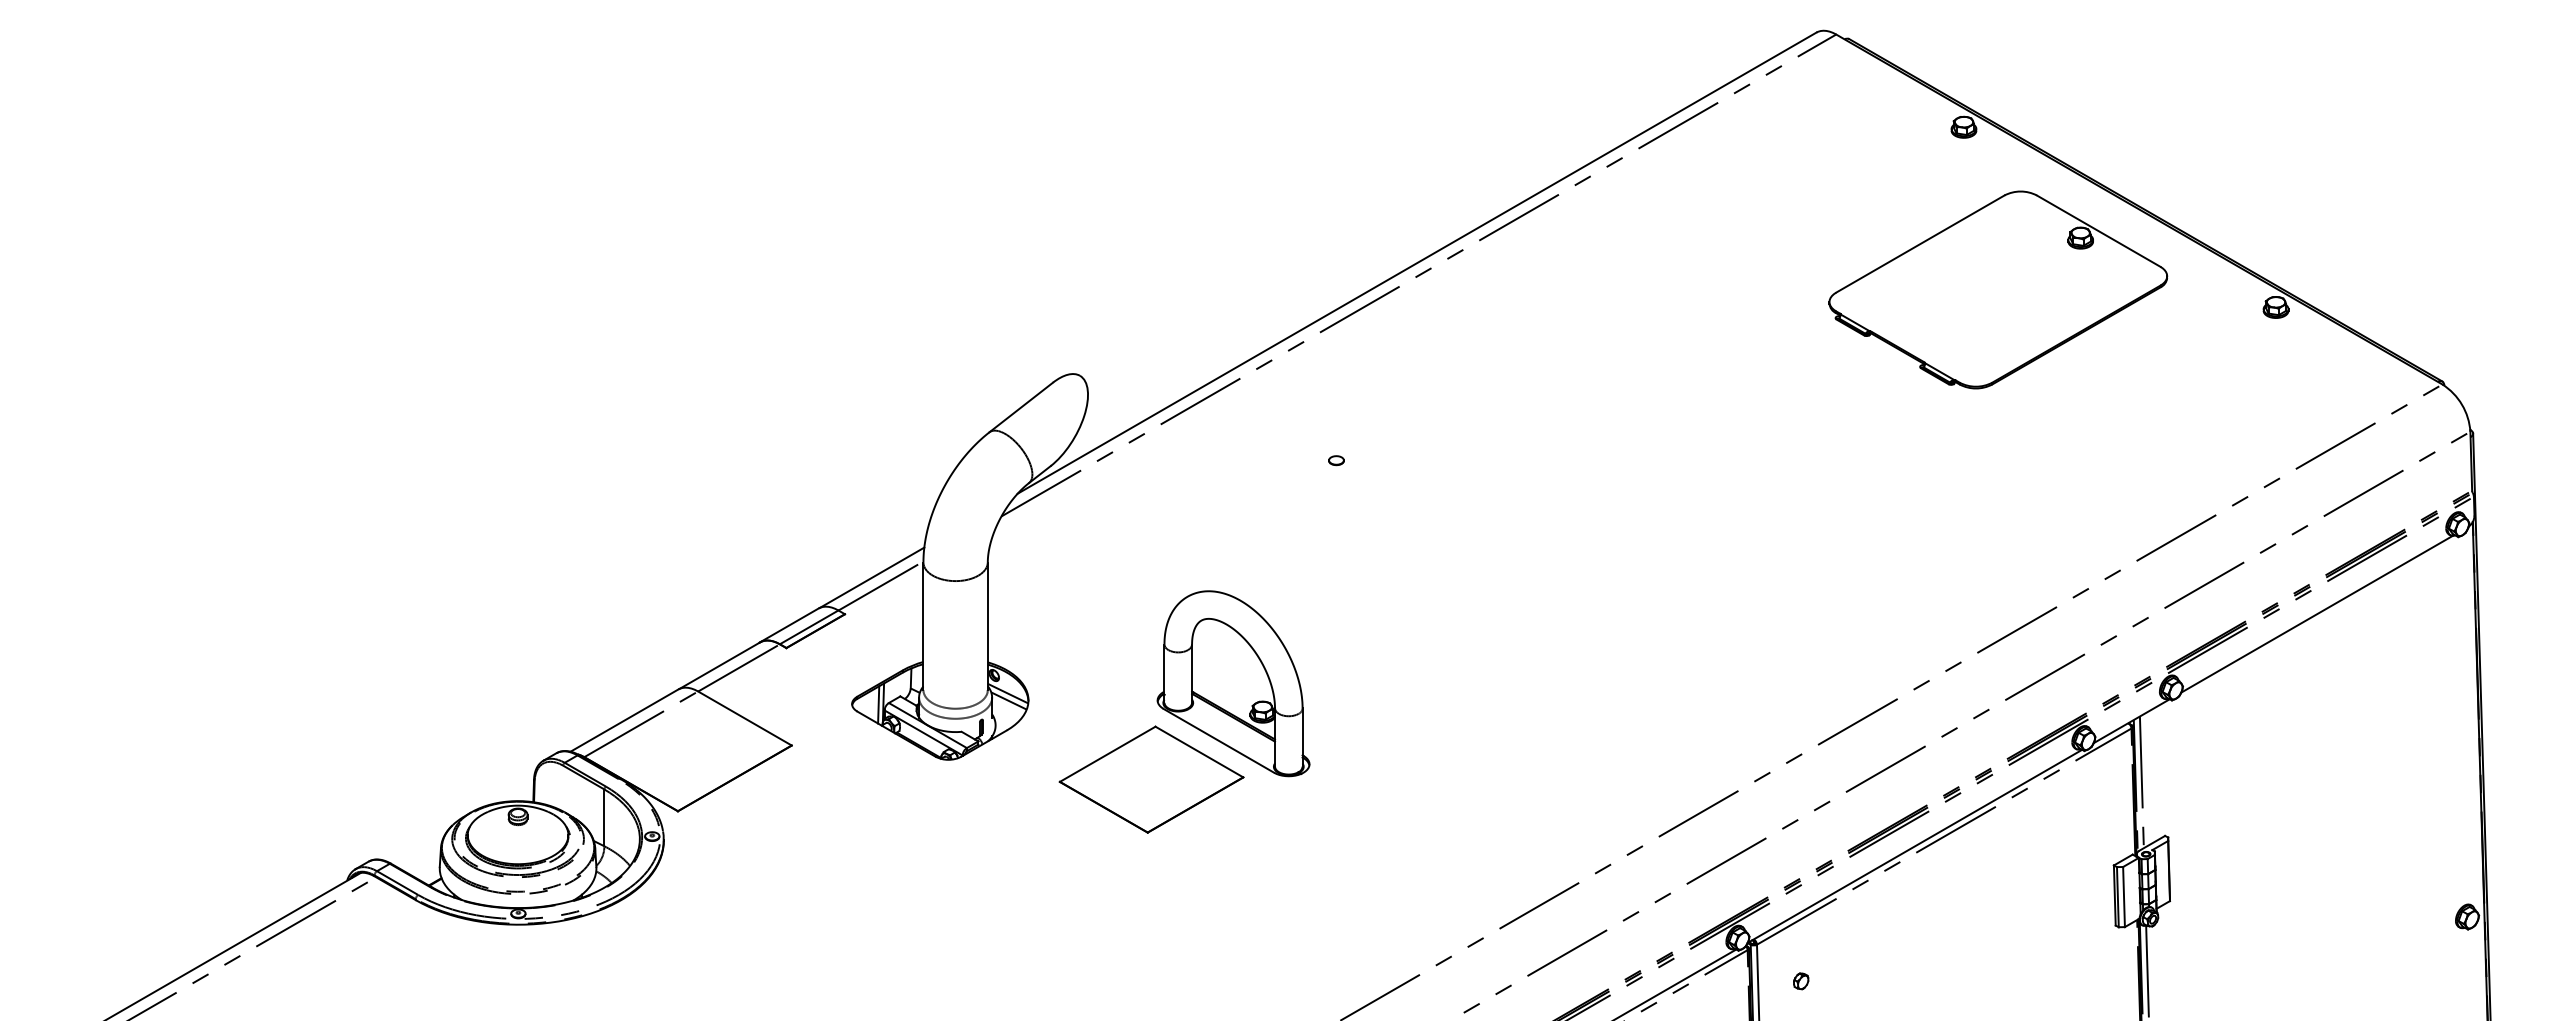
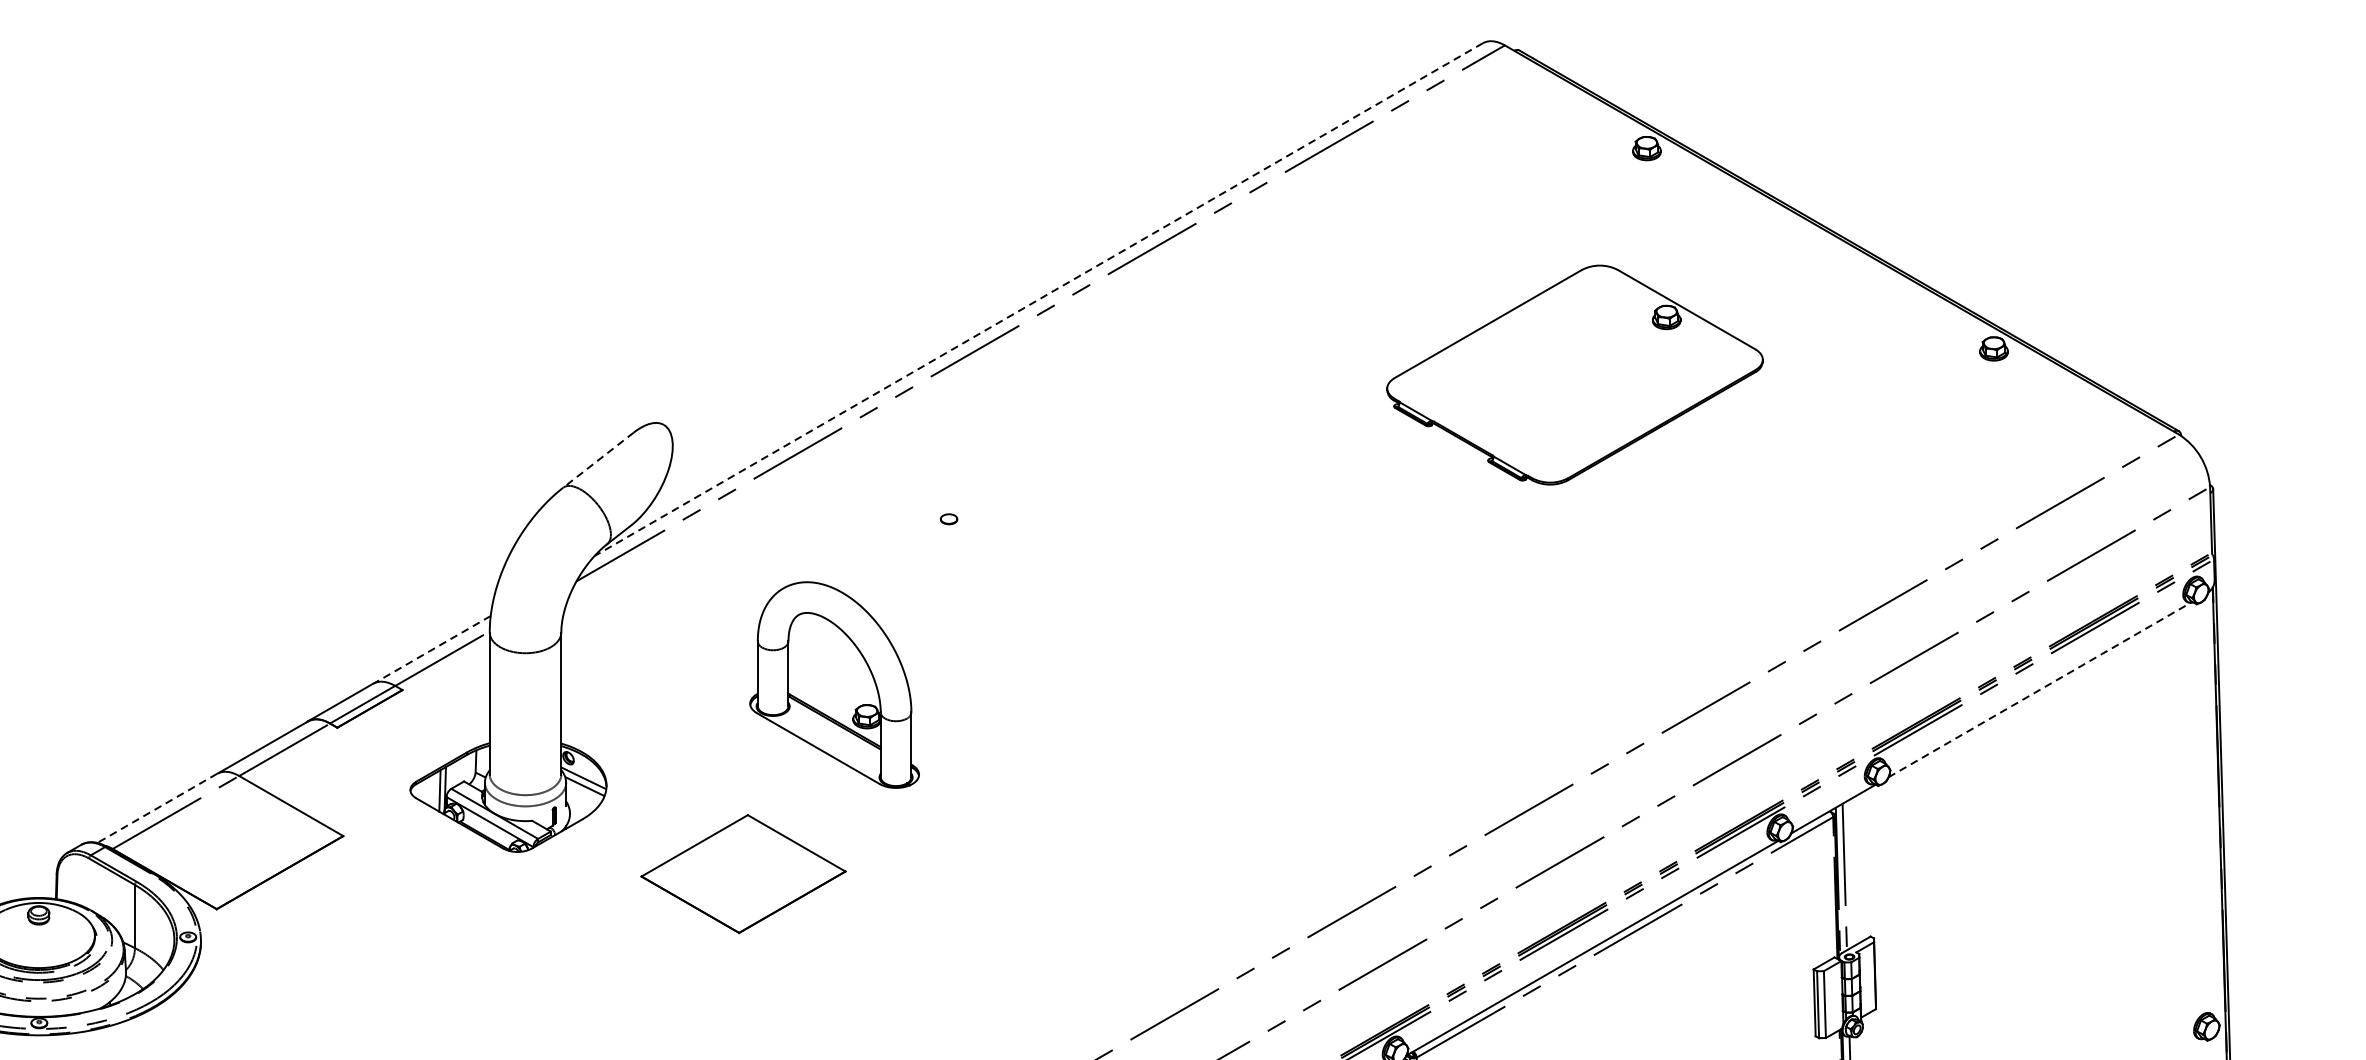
line: (1416, 263) -> (1038, 300), solid -> dashed
part: (1998, 289) -> (1575, 374), moved
line: (1020, 407) -> (597, 460), solid -> dashed
line: (871, 577) -> (431, 649), solid -> dashed
line: (2317, 614) -> (2040, 690), solid -> dashed
part: (1233, 683) -> (834, 684), moved
line: (624, 720) -> (157, 808), solid -> dashed

